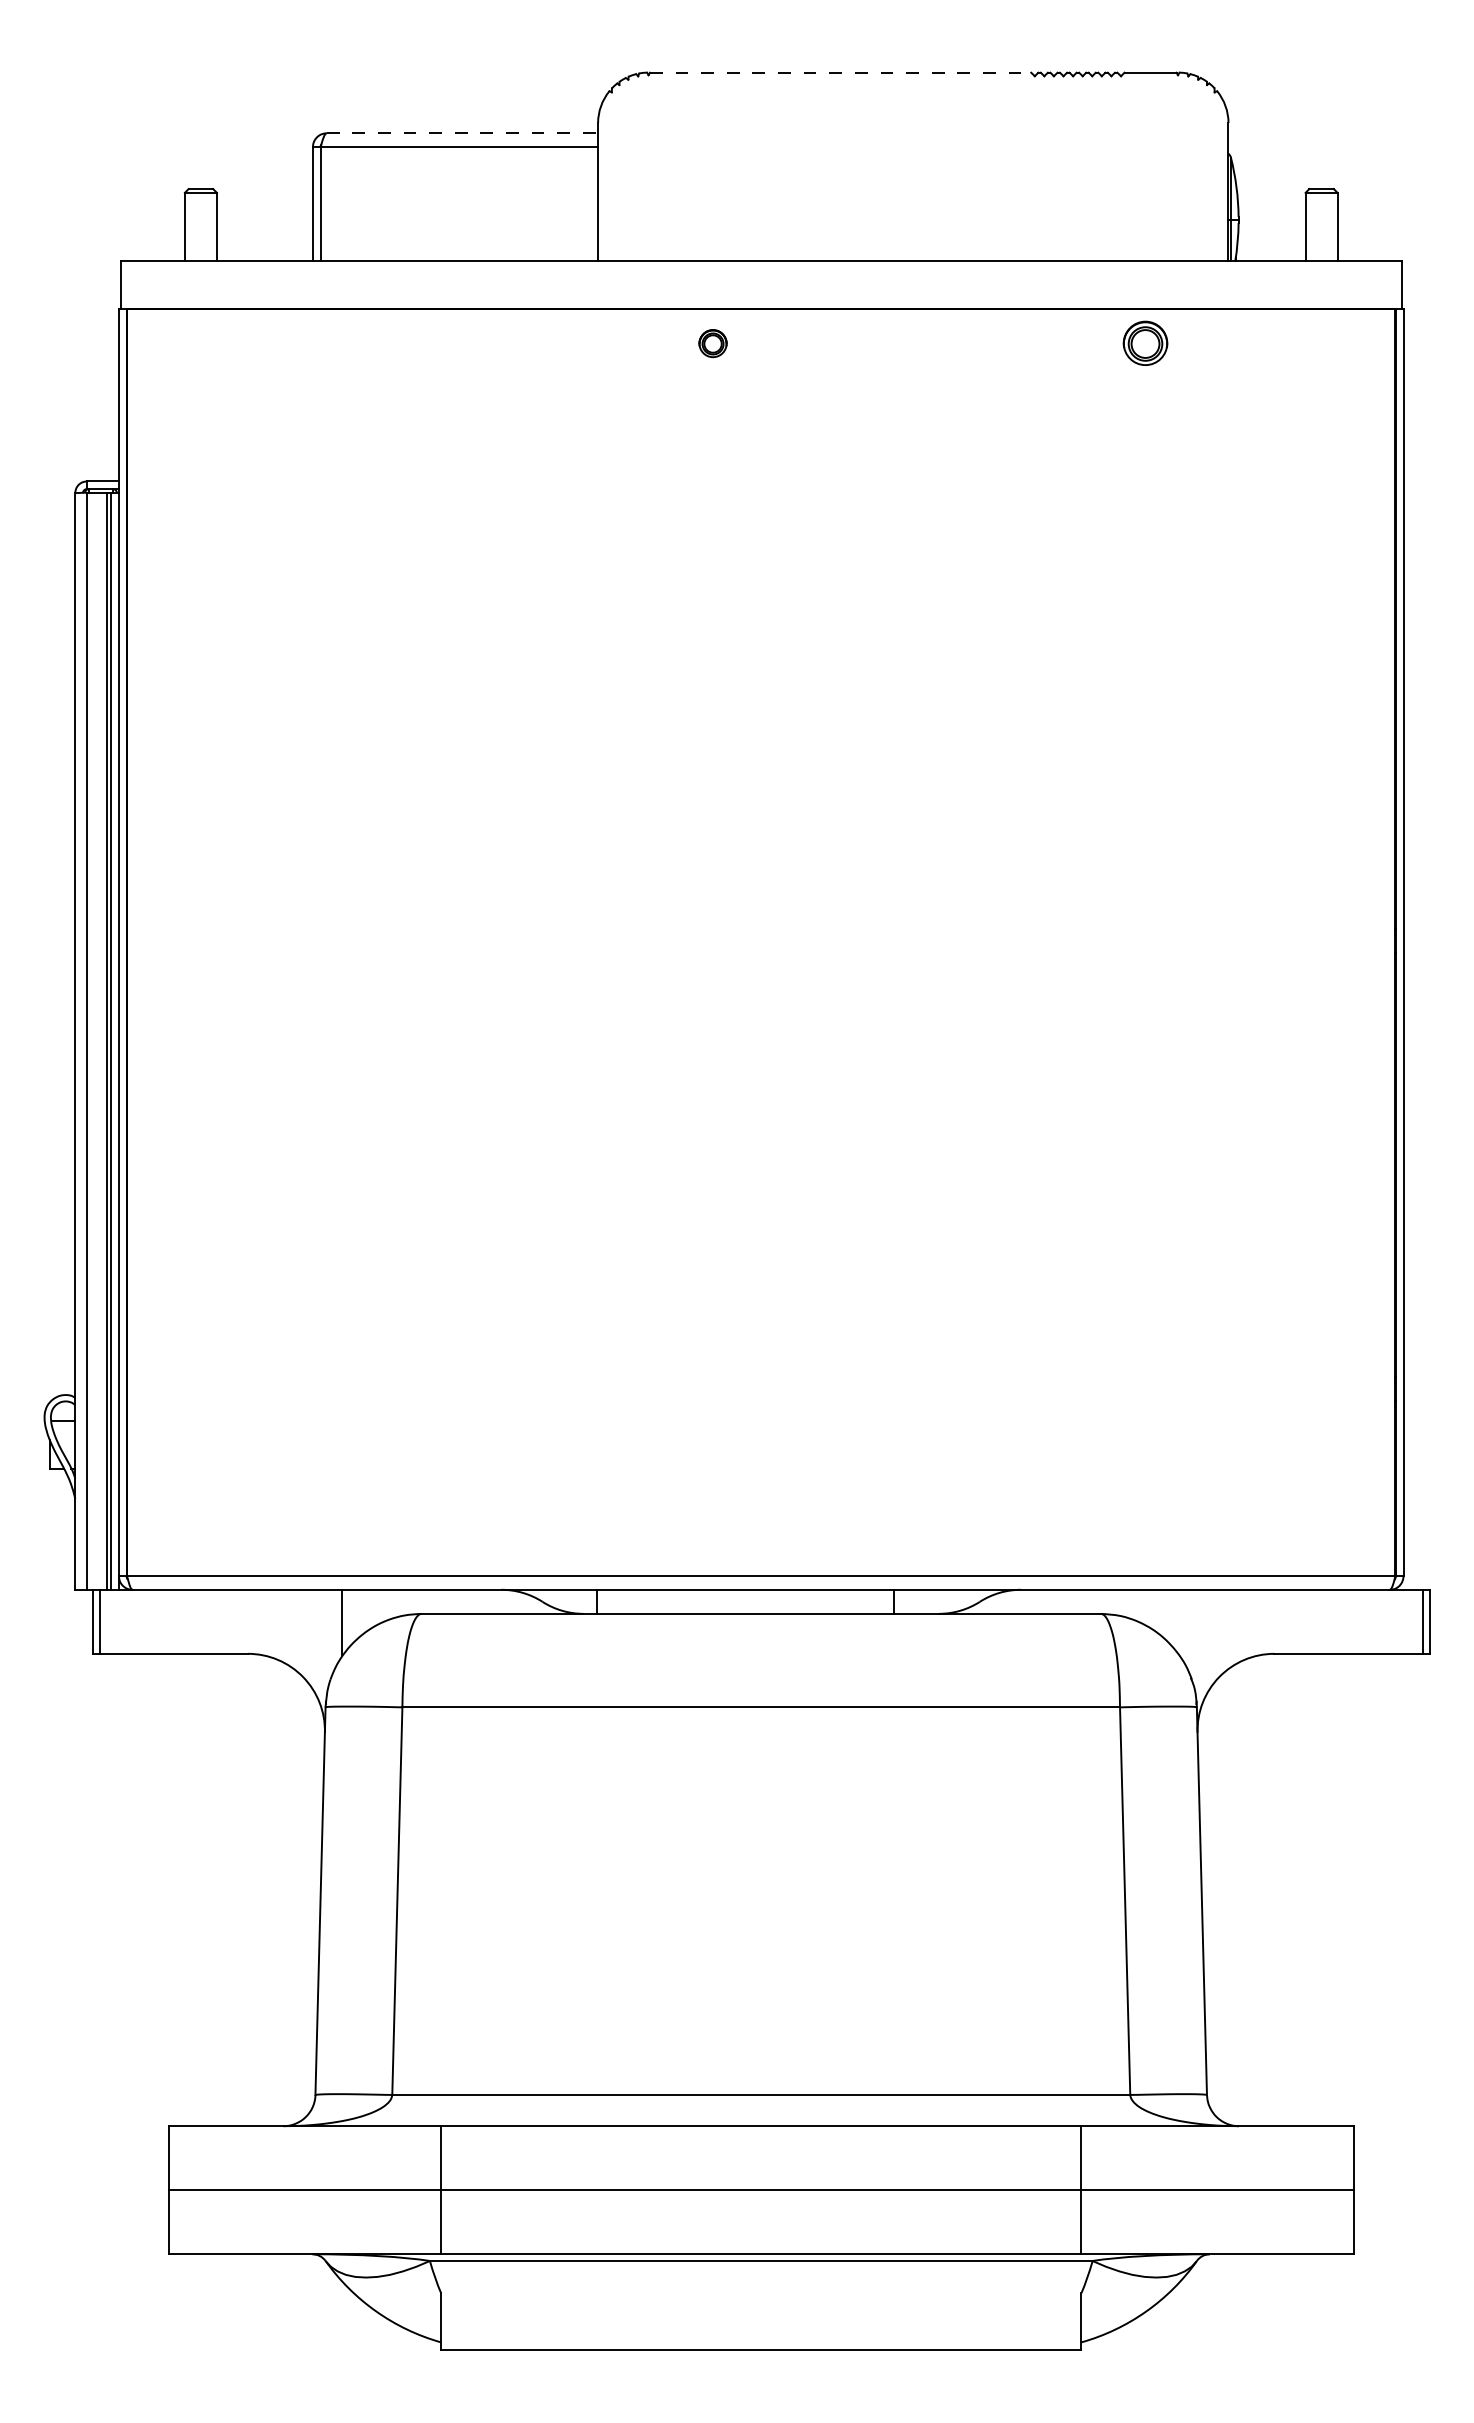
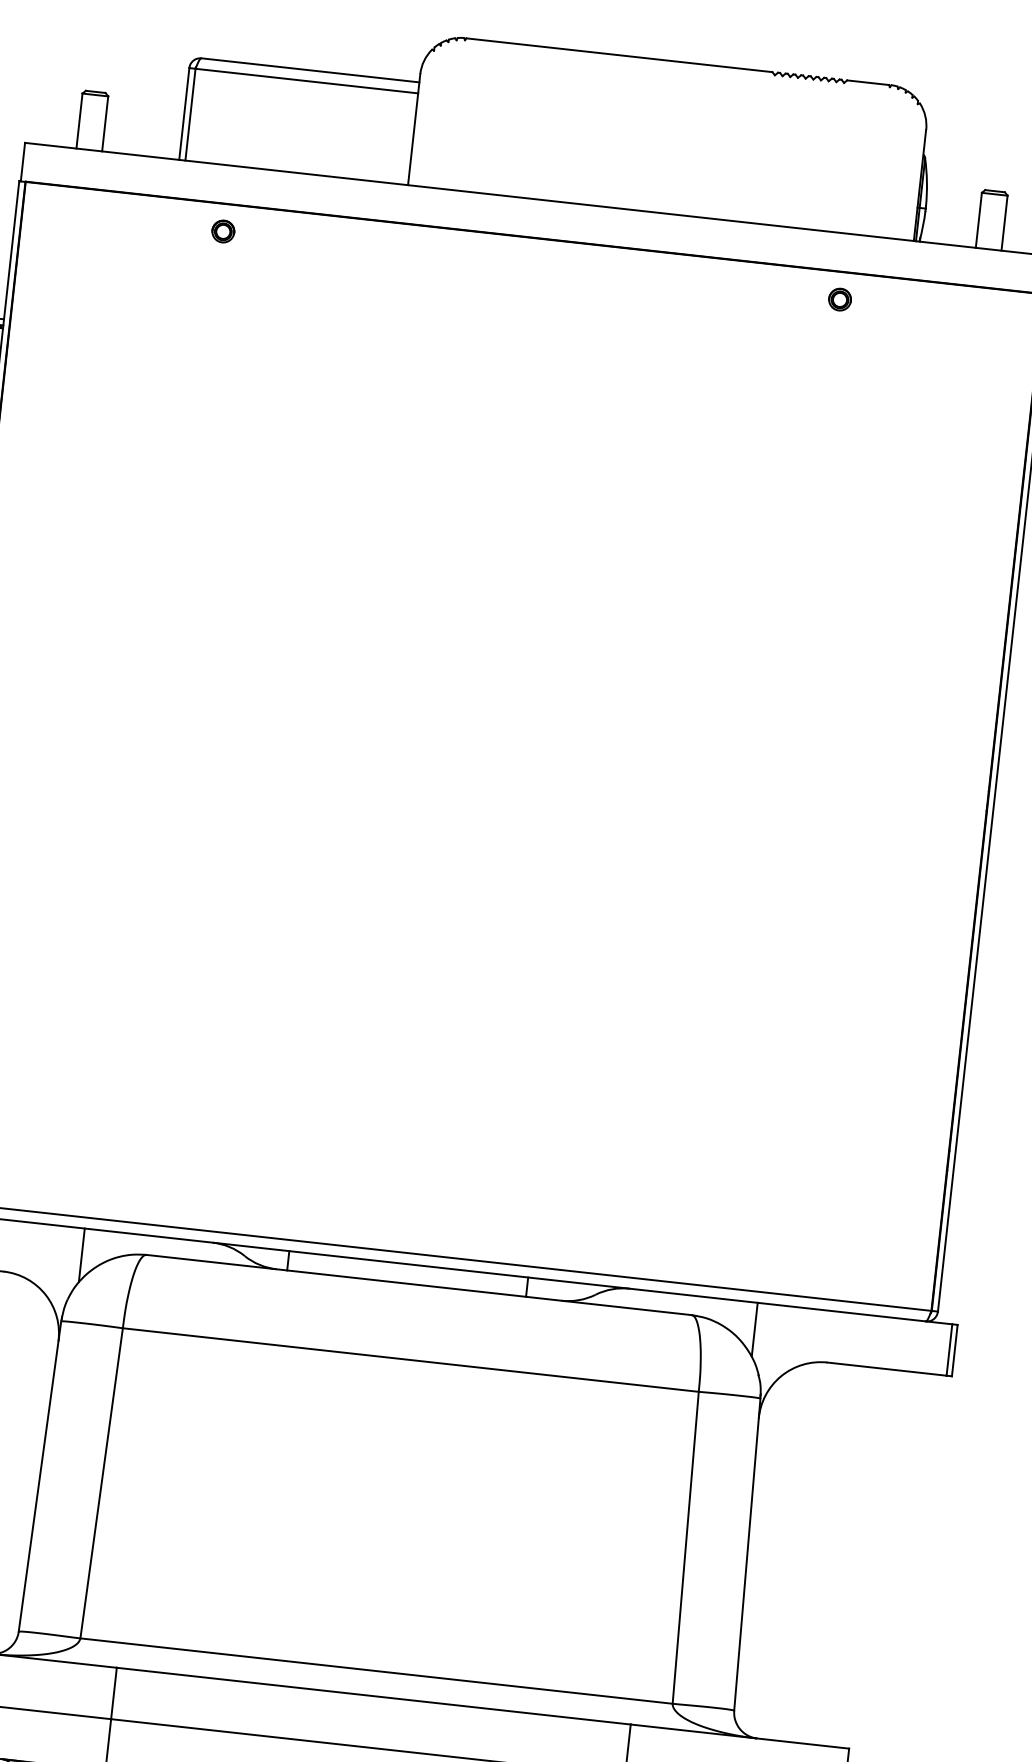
line: (840, 72) -> (619, 55), dashed -> solid
line: (462, 133) -> (310, 70), dashed -> solid
part: (712, 343) -> (222, 231), moved
part: (1145, 343) -> (840, 299), size x0.62
line: (1180, 1622) -> (754, 1329), added

